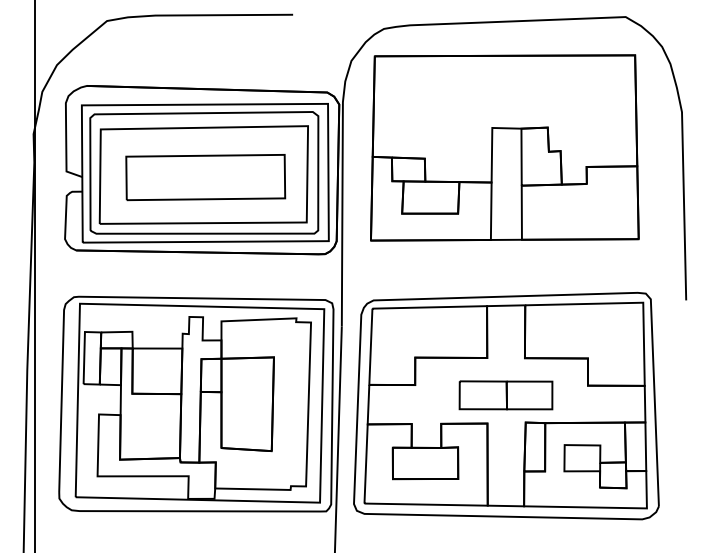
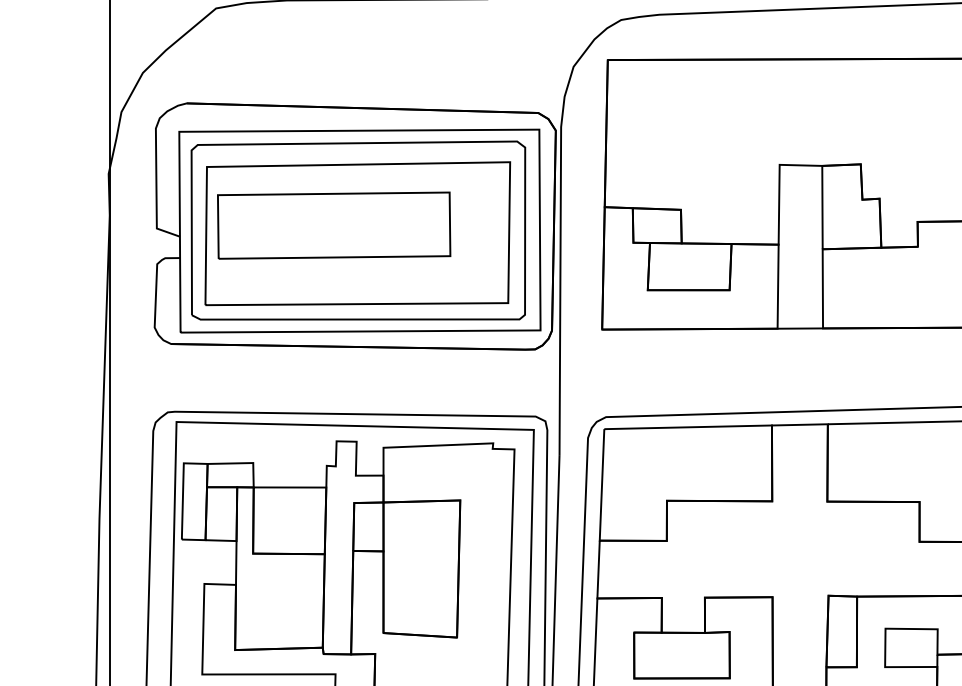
part: (205, 177) -> (333, 225), moved
part: (505, 395) -> (798, 556), removed

